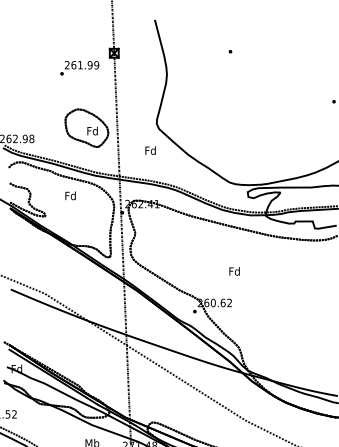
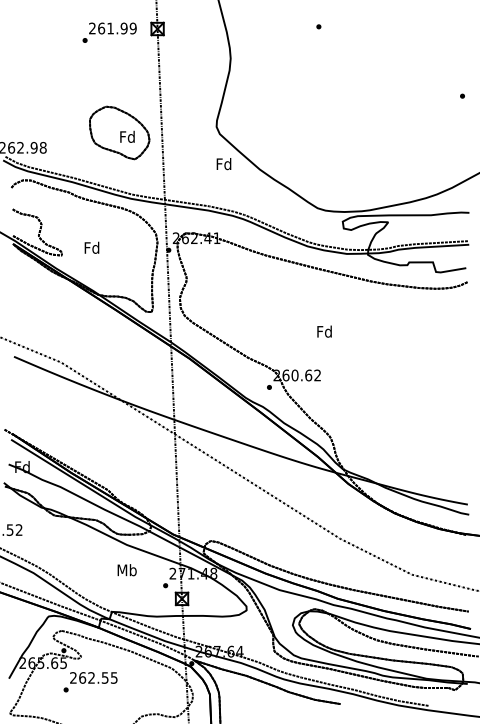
text: (79, 68) -> (109, 32), moved
text: (150, 150) -> (223, 164), moved
text: (70, 195) -> (91, 247), moved

